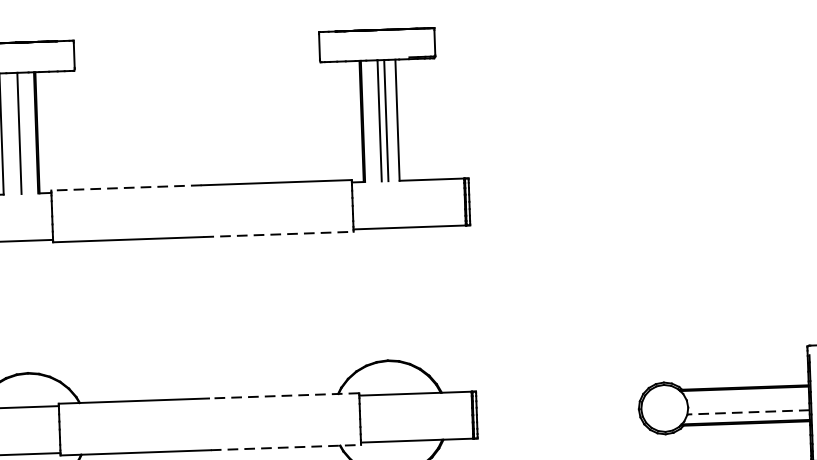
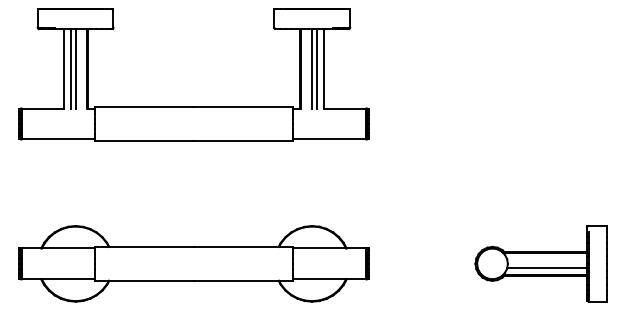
line: (12, 133) -> (71, 68), added
line: (126, 188) -> (144, 107), dashed -> solid
line: (278, 233) -> (243, 140), dashed -> solid
line: (282, 395) -> (242, 246), dashed -> solid
line: (747, 412) -> (546, 268), dashed -> solid
line: (286, 447) -> (243, 280), dashed -> solid

